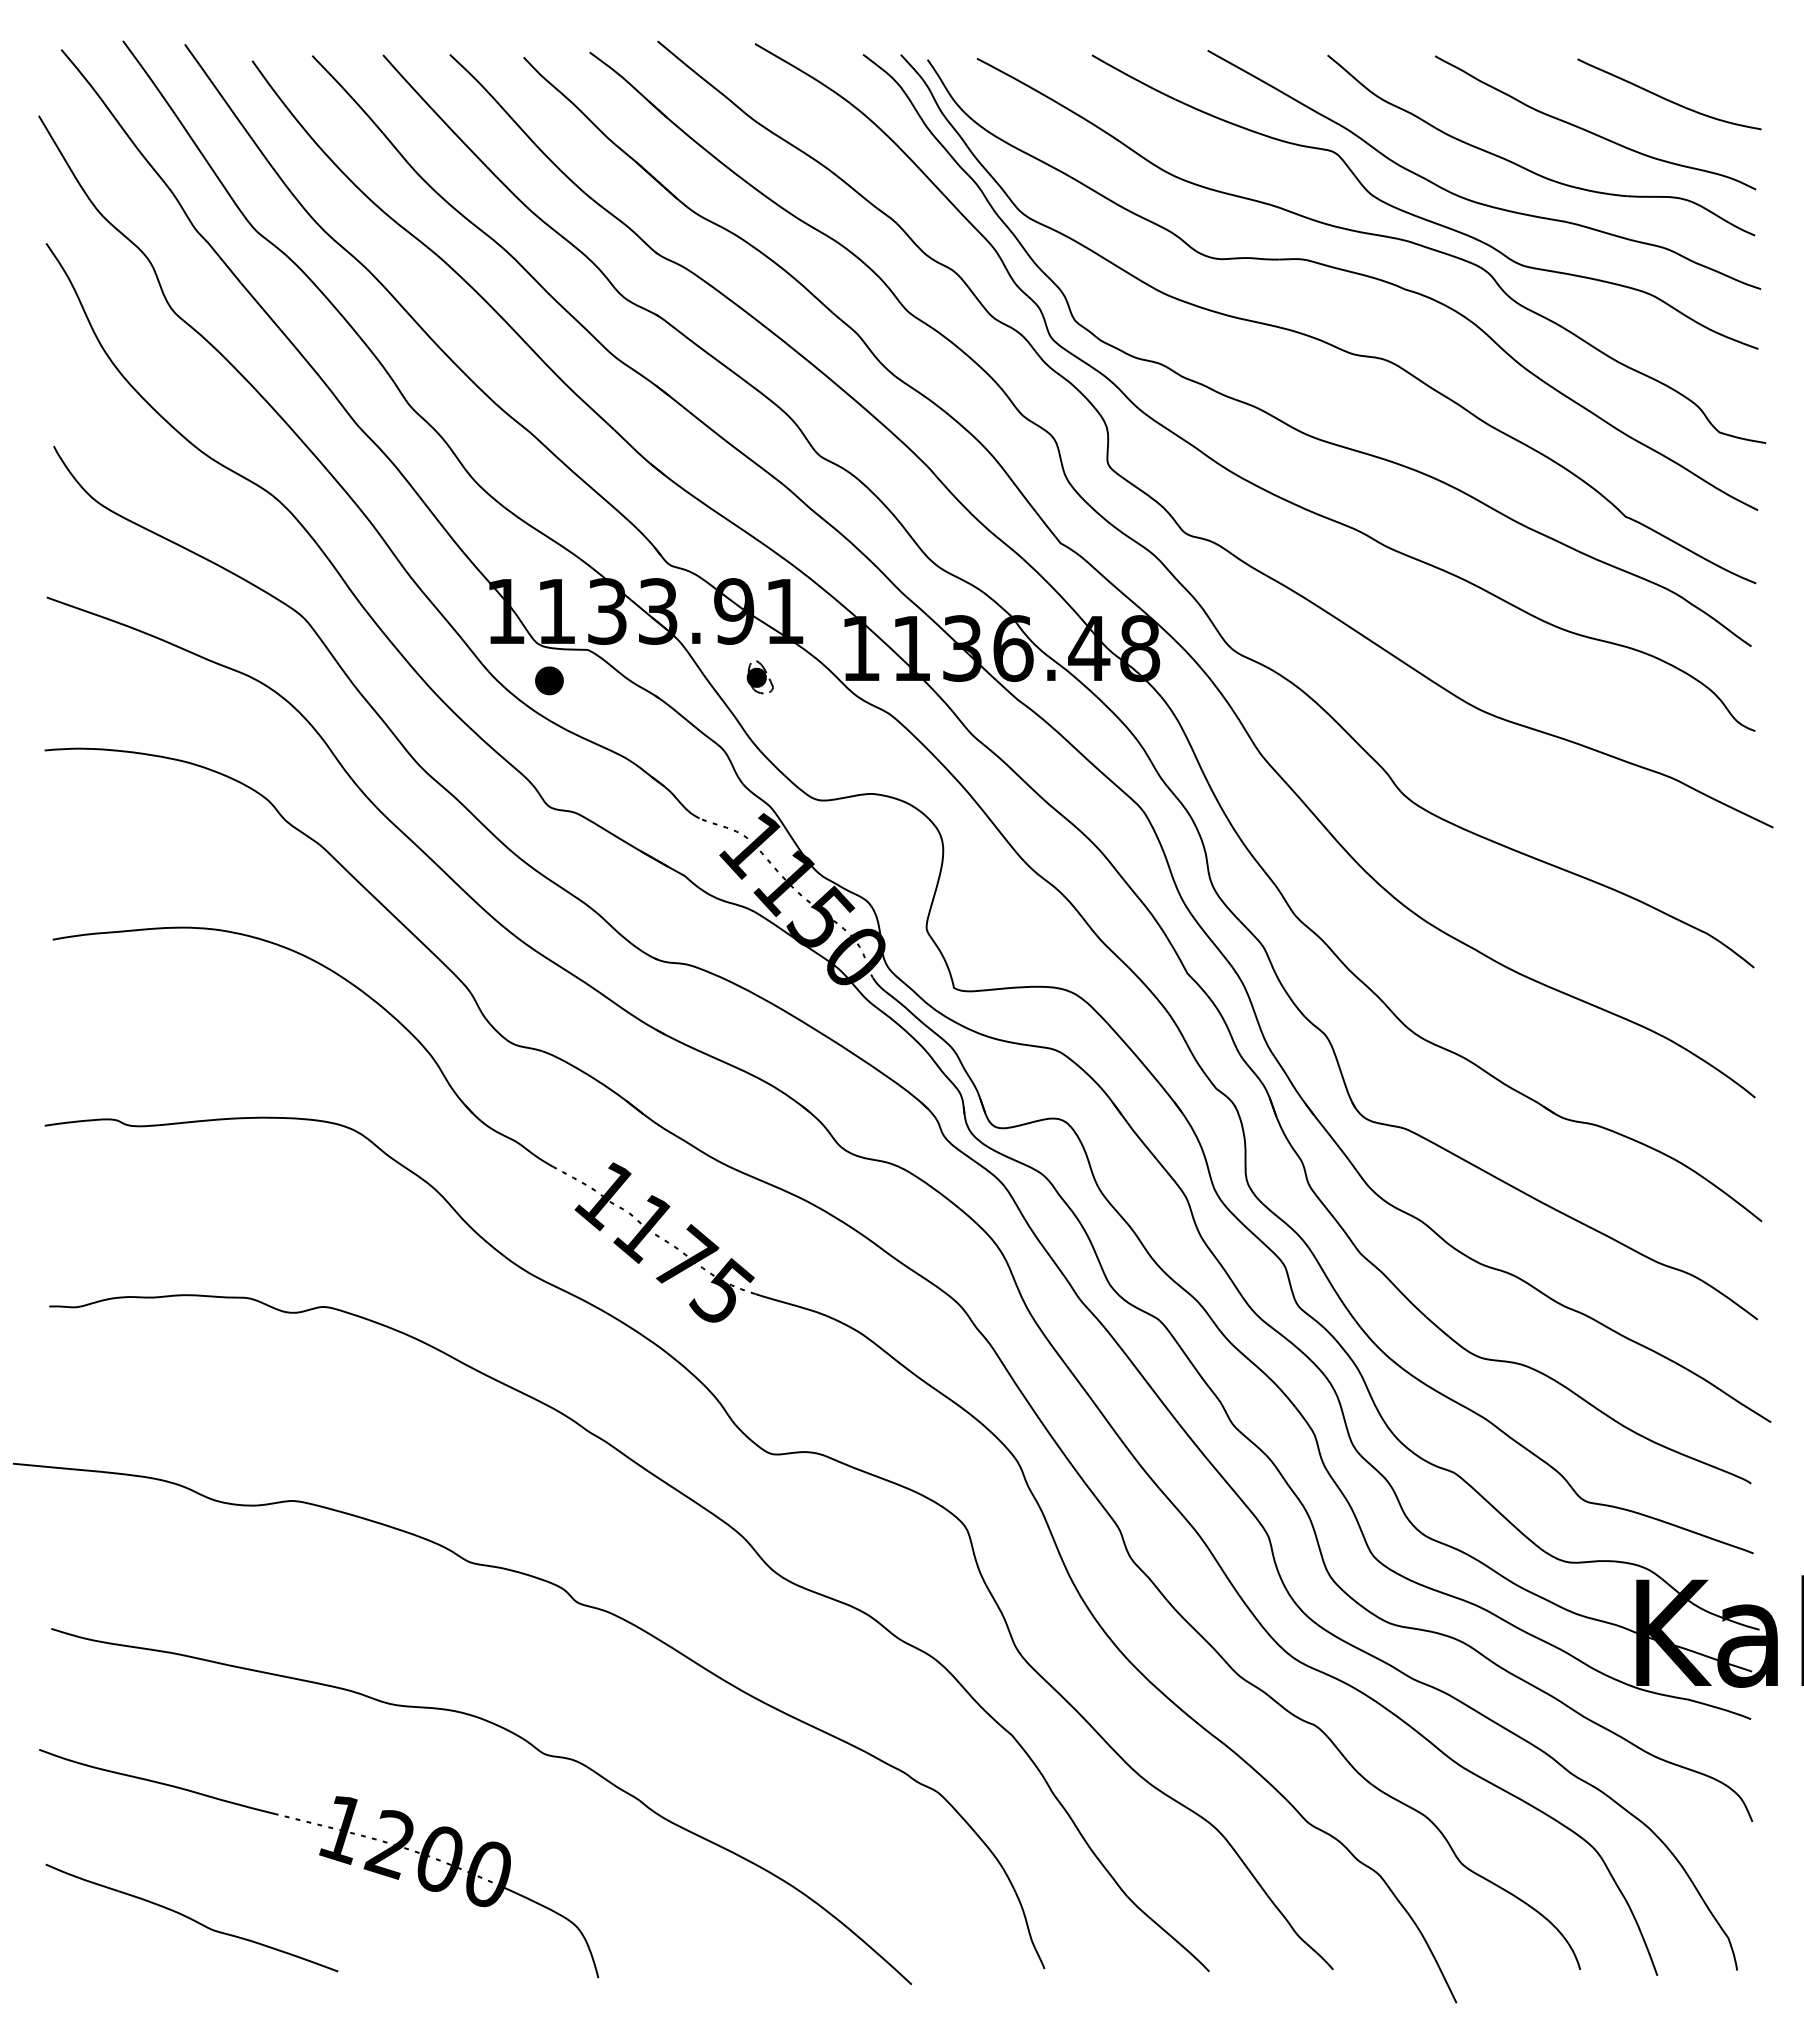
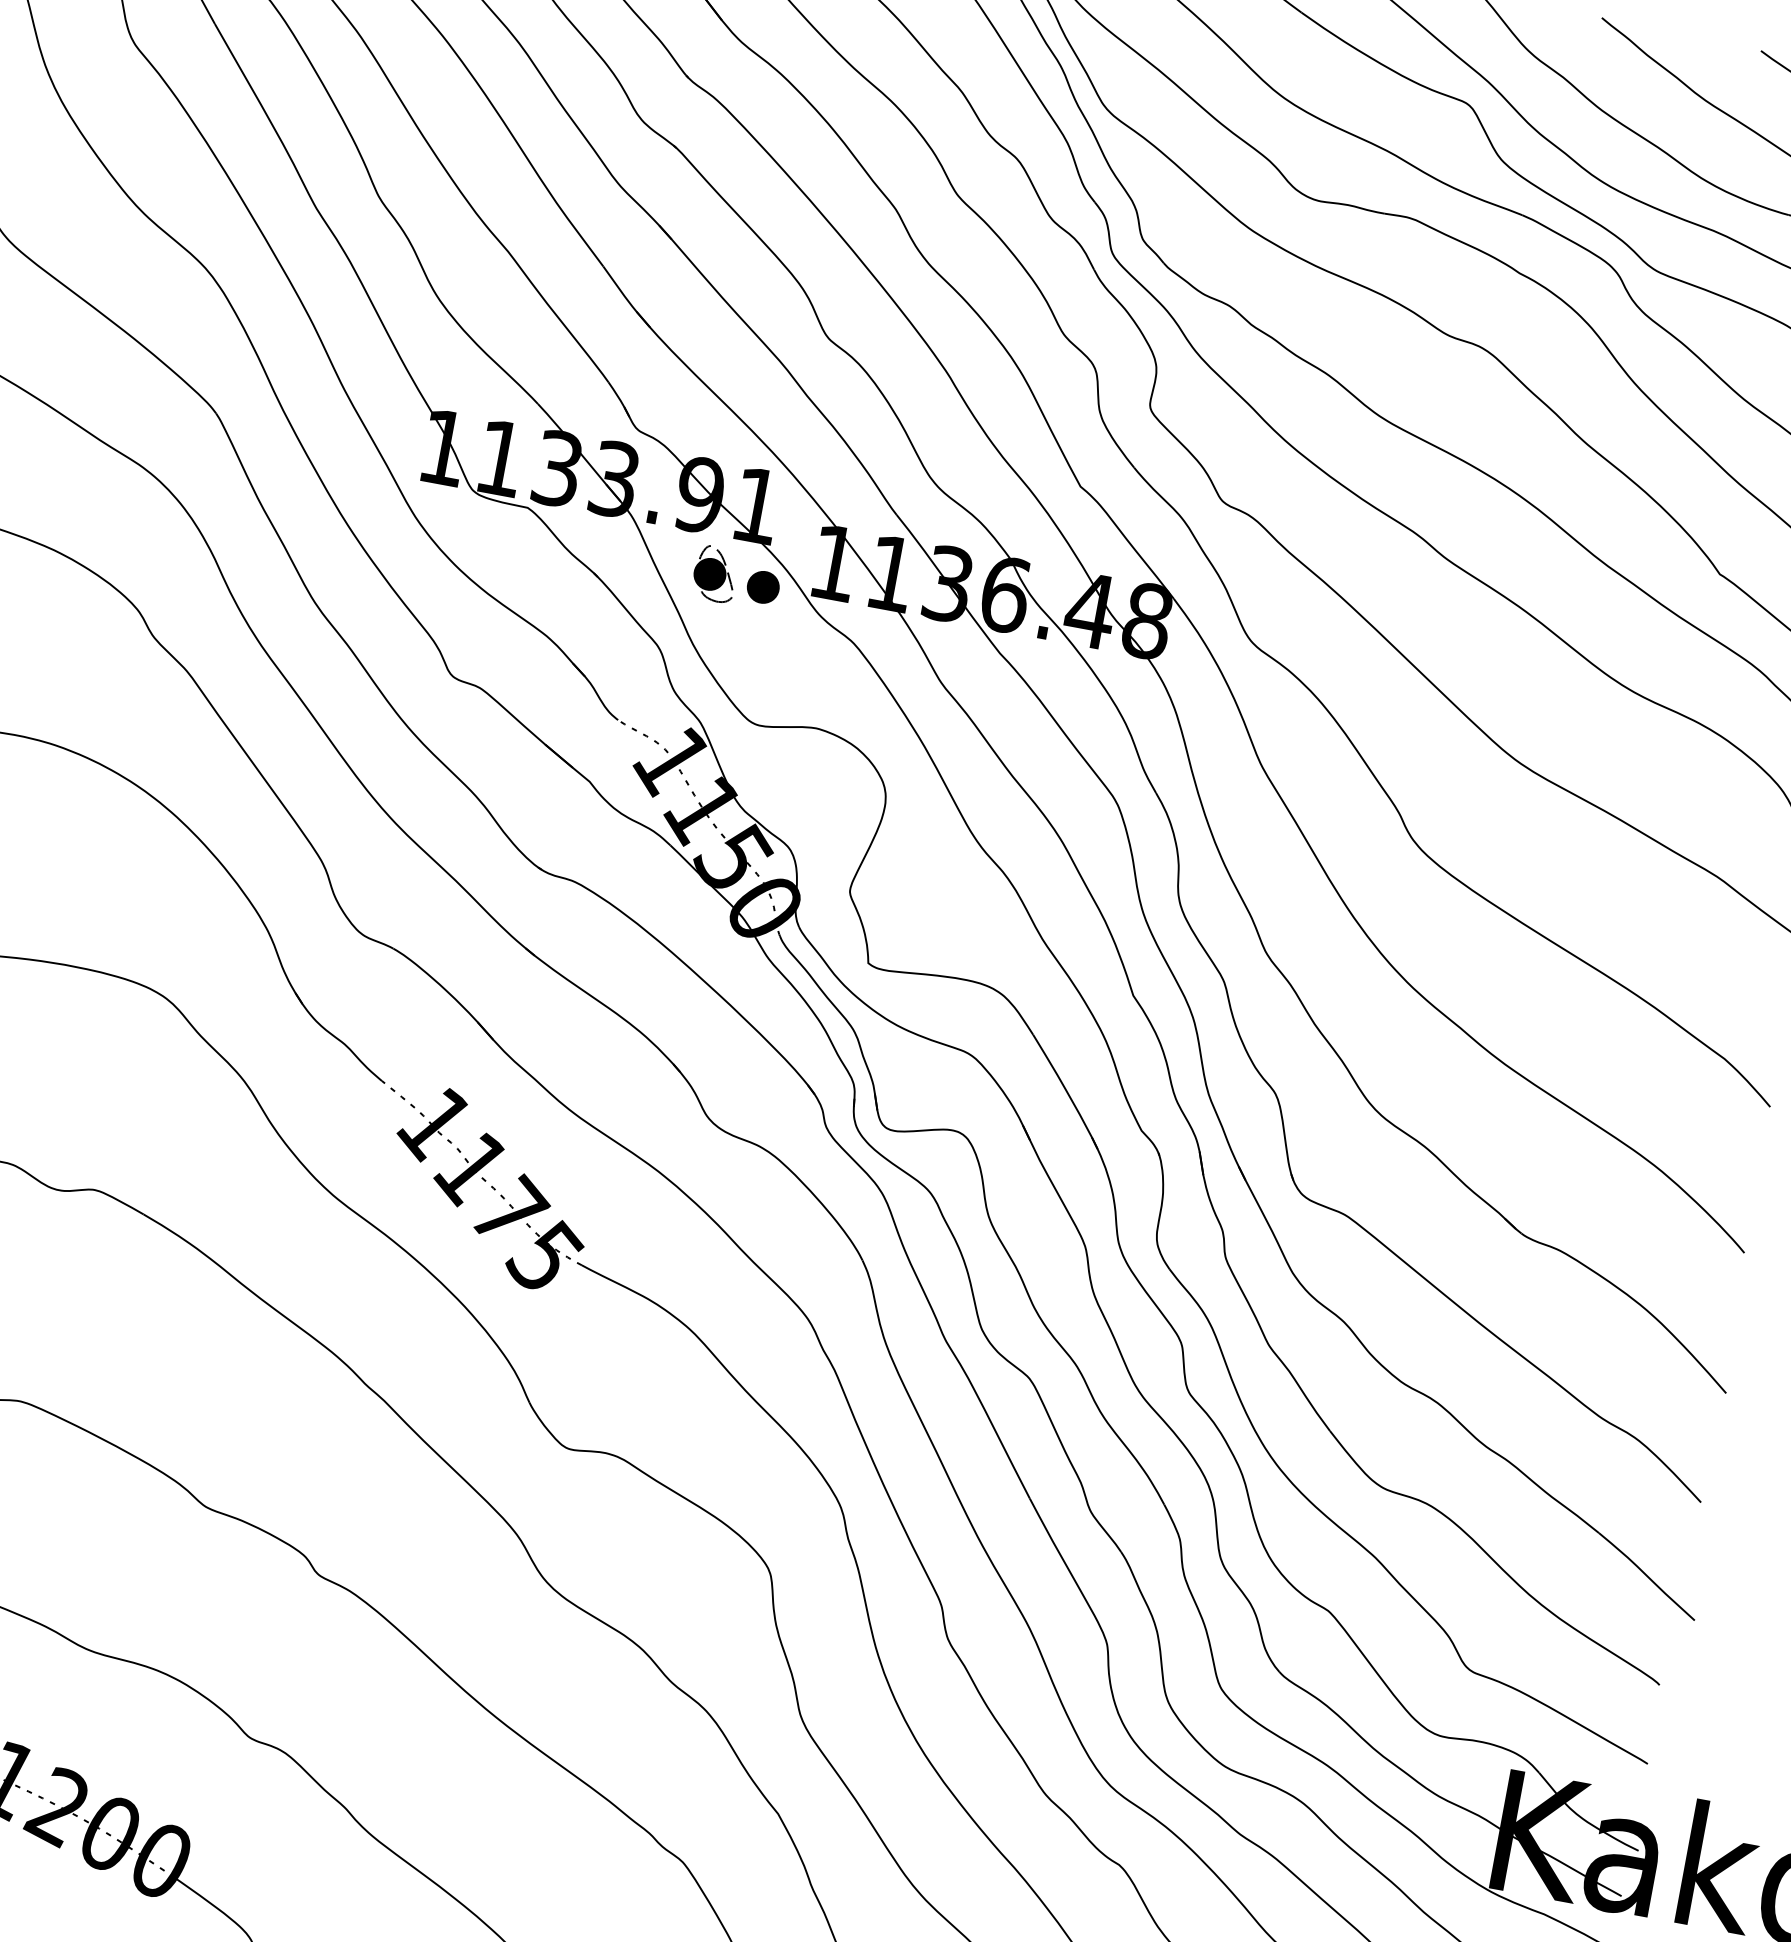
part: (759, 676) -> (714, 573), size x1.43
part: (549, 680) -> (763, 586), moved

